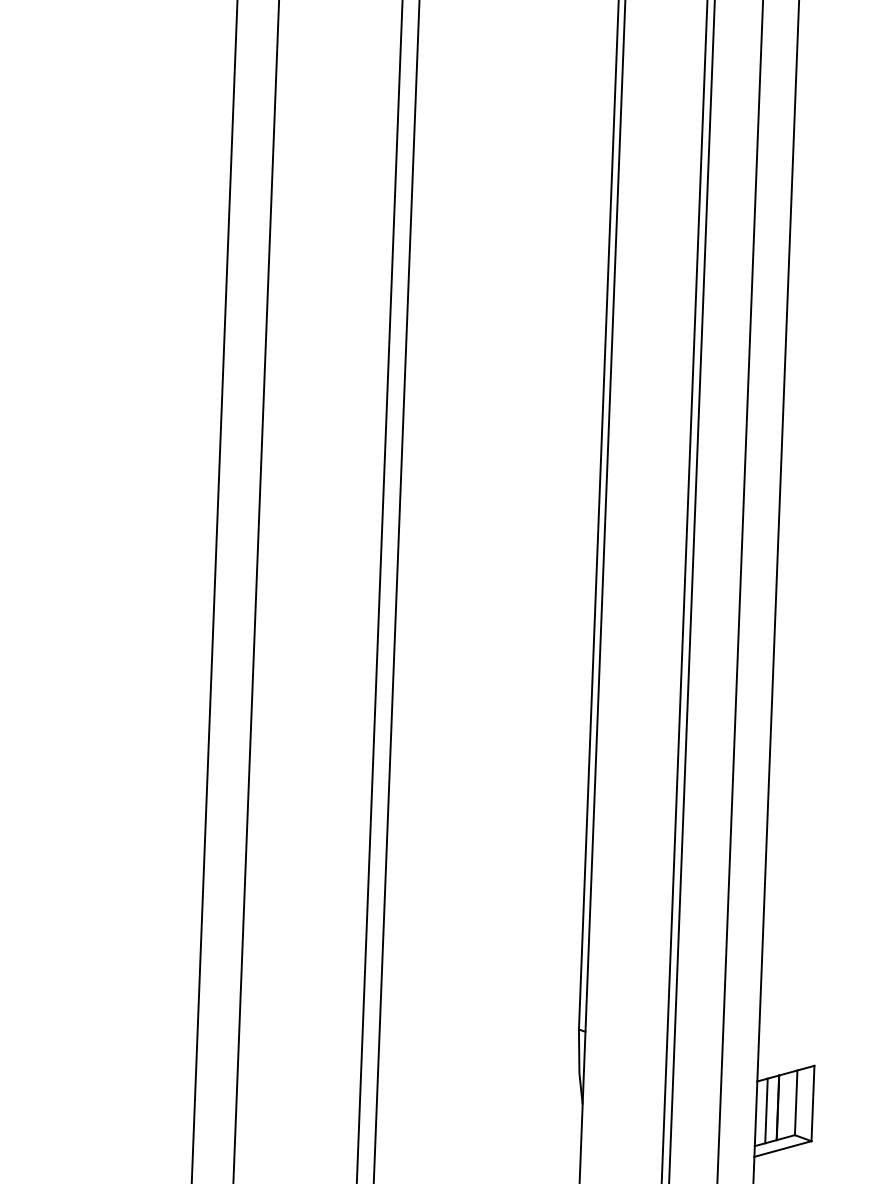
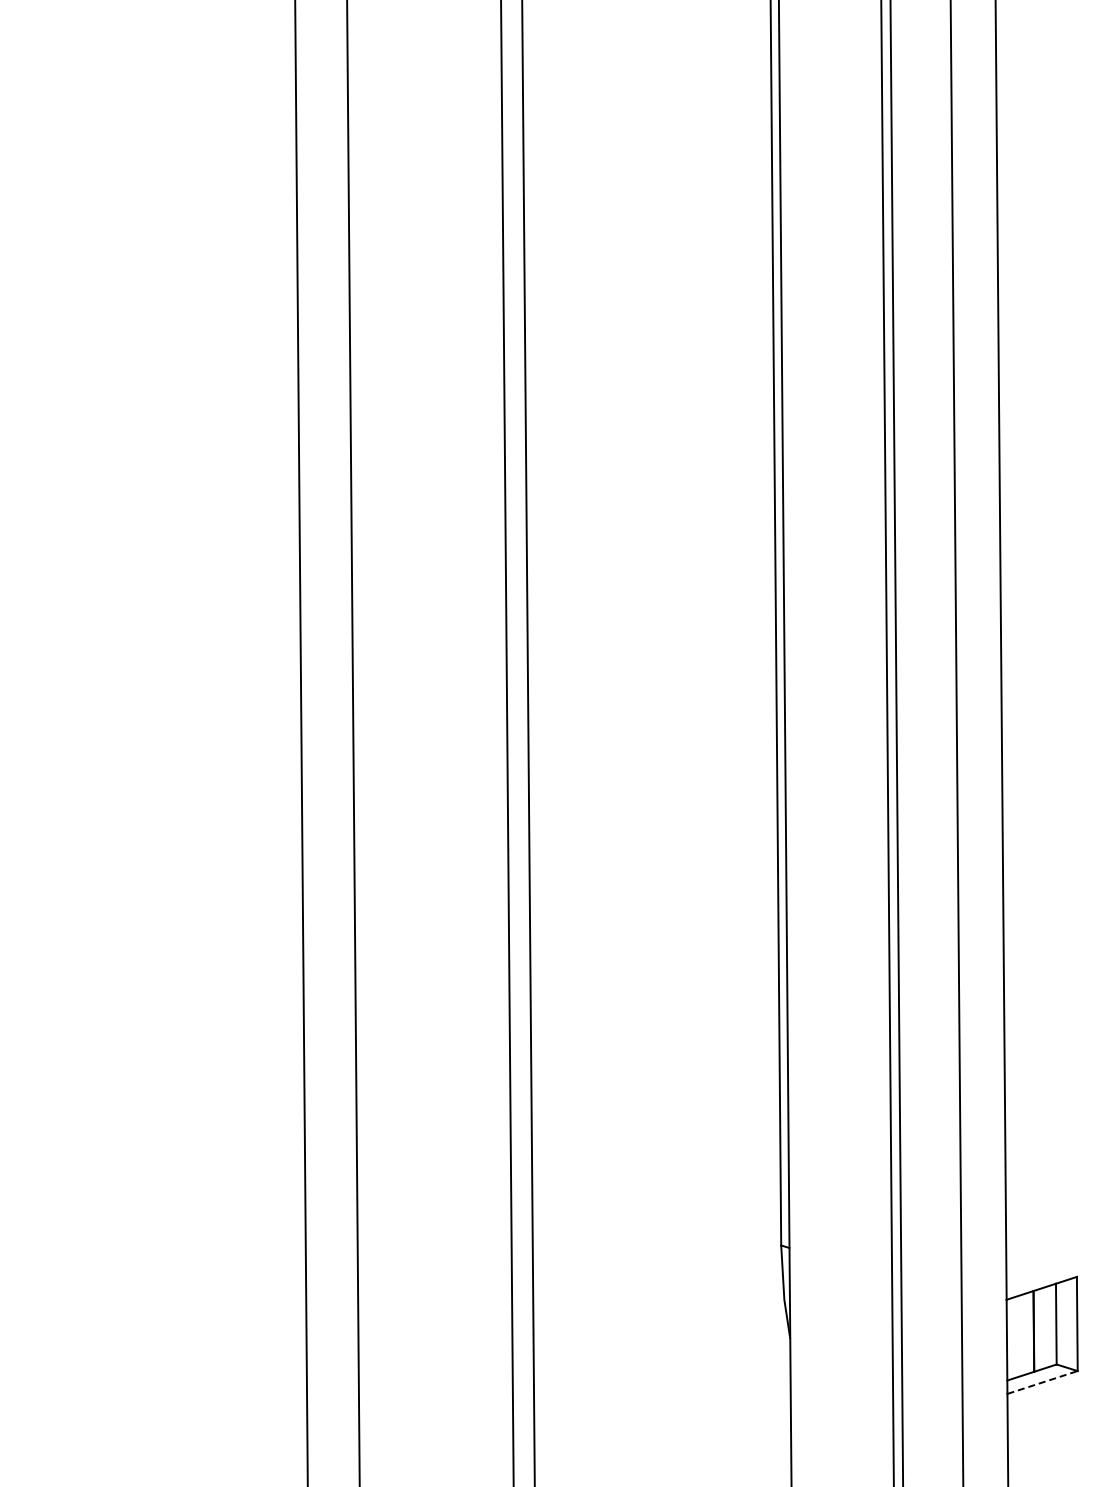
line: (766, 1110) -> (1019, 1335), removed
line: (782, 1149) -> (1042, 1382), solid -> dashed

